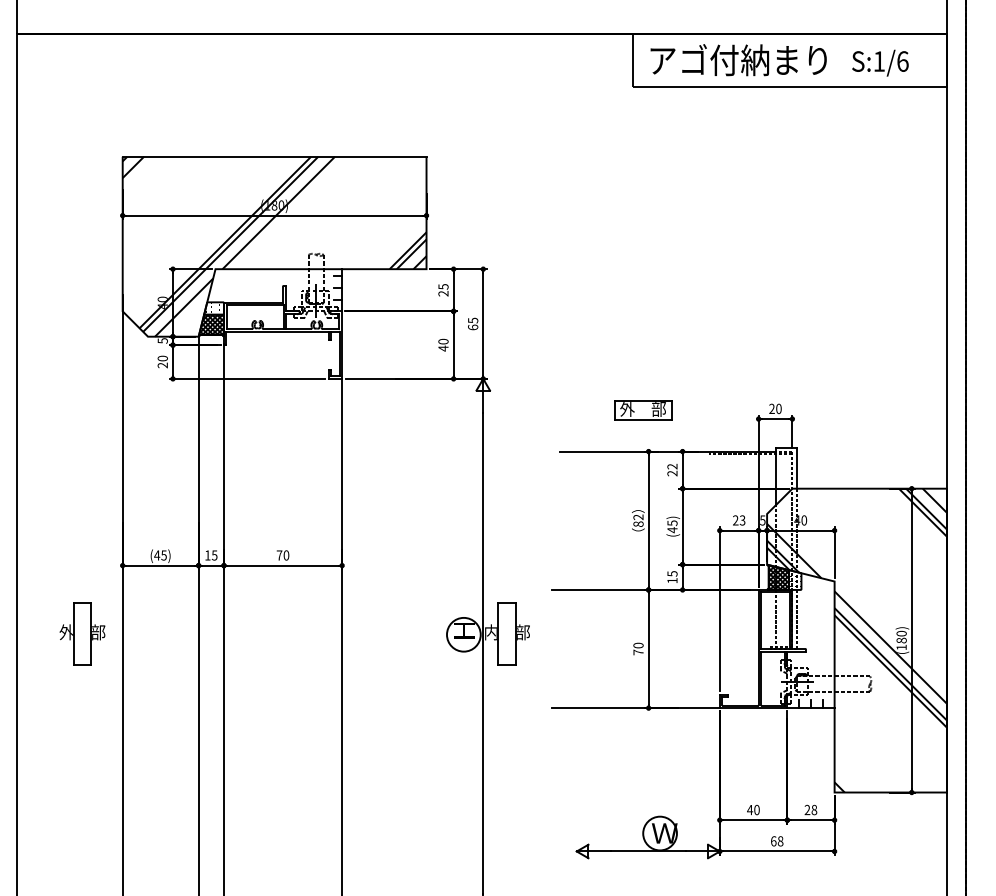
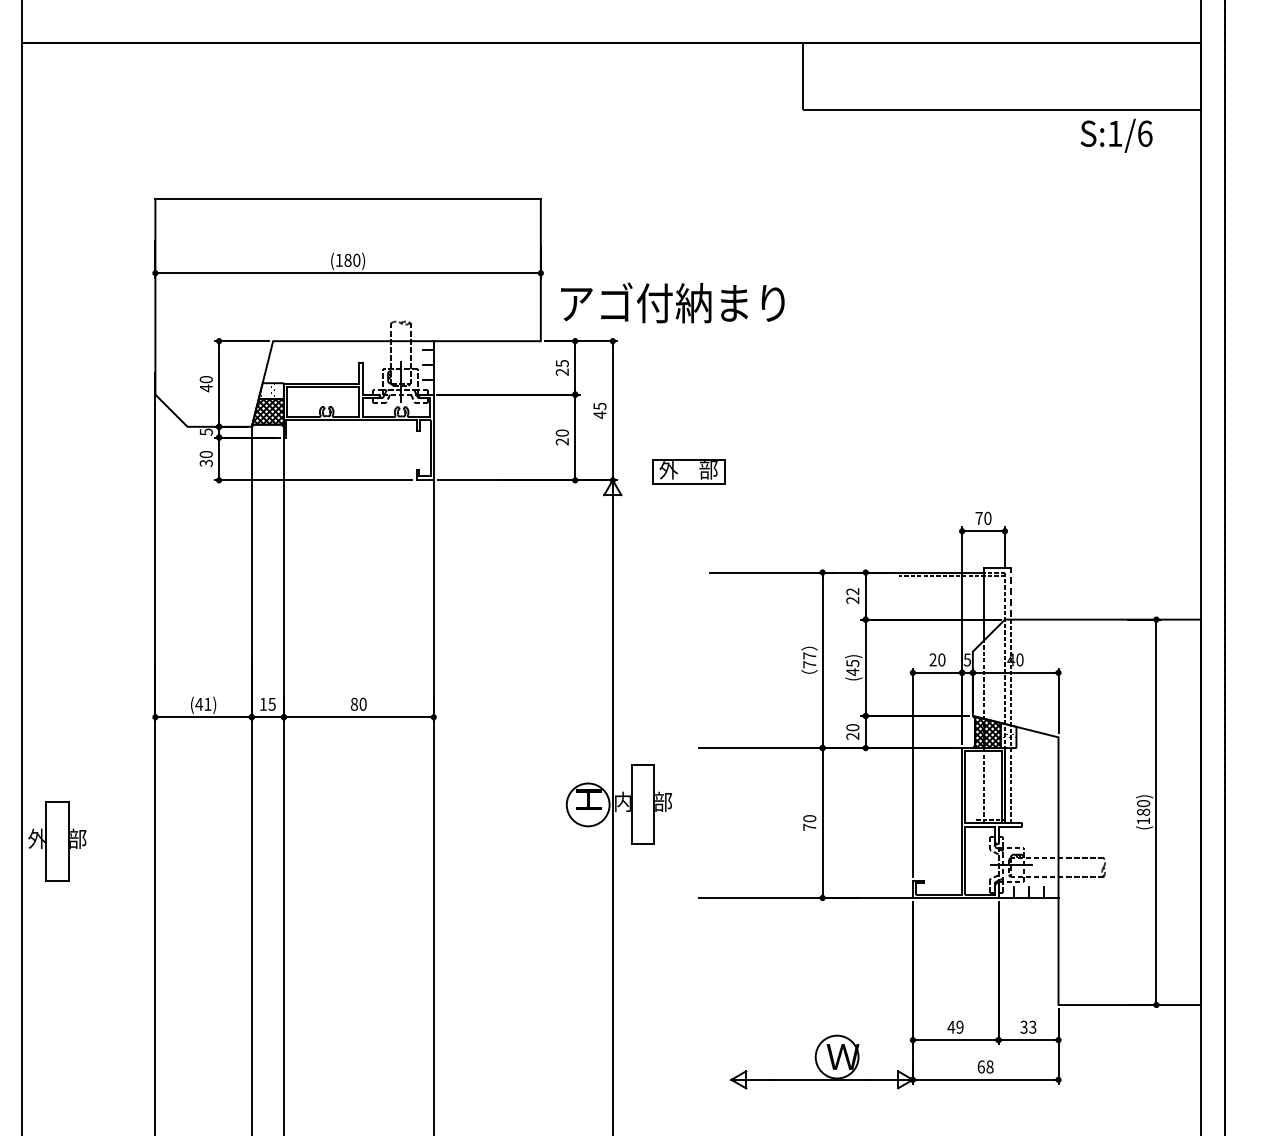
text: (738, 59) -> (672, 302), moved
text: (880, 62) -> (1116, 135), moved
hatch: (274, 246) -> (347, 312), removed
text: (472, 327) -> (599, 415), 65 -> 45
text: (442, 348) -> (561, 441), 40 -> 20
text: (162, 364) -> (206, 462), 20 -> 30
text: (771, 408) -> (978, 517), 20 -> 70
part: (643, 410) -> (688, 471), moved
line: (797, 467) -> (1011, 592), solid -> dashed
text: (638, 520) -> (809, 660), 82 -> 77
text: (742, 520) -> (941, 659), 23 -> 20
text: (278, 554) -> (353, 703), 70 -> 80
text: (163, 555) -> (207, 704), (45) -> (41)
text: (672, 576) -> (852, 731), 15 -> 20
part: (82, 634) -> (57, 841), moved
hatch: (856, 640) -> (1086, 812), removed
text: (810, 809) -> (1028, 1026), 28 -> 33
text: (756, 810) -> (959, 1027), 40 -> 49

